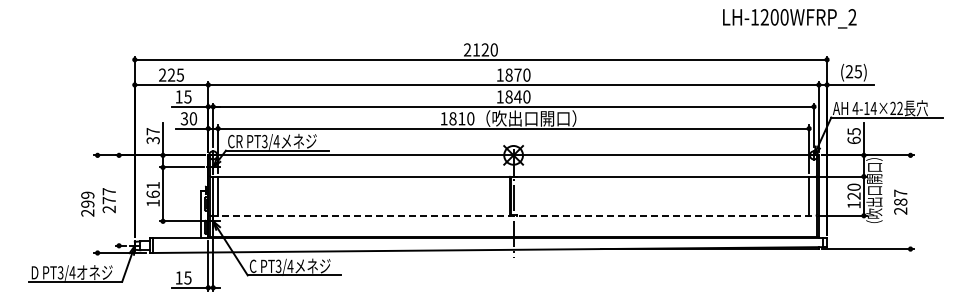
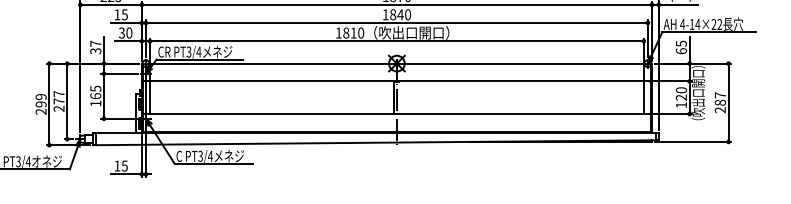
text: (152, 185) -> (95, 88), 161 -> 165
line: (119, 200) -> (67, 101), added
line: (910, 202) -> (728, 103), added
line: (97, 204) -> (49, 104), added
line: (513, 215) -> (396, 113), dashed -> solid

